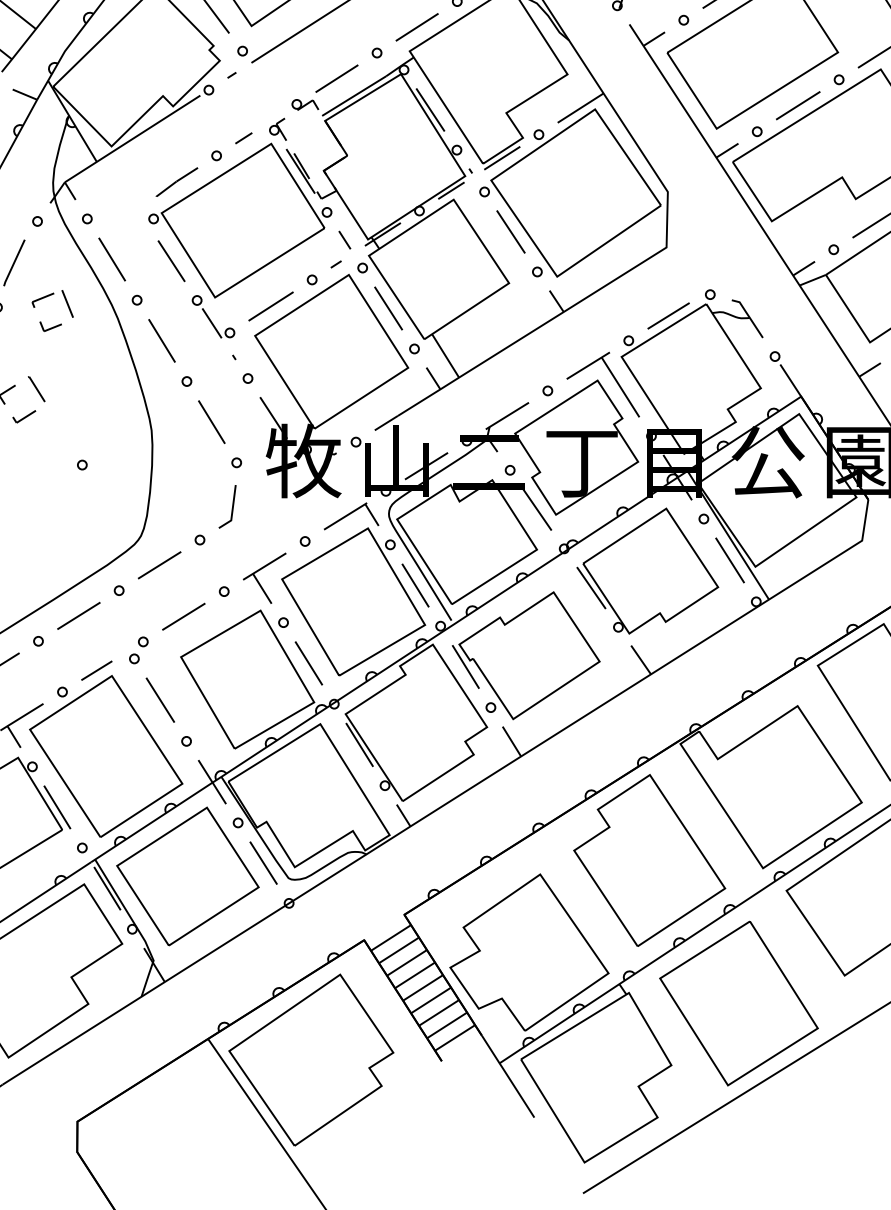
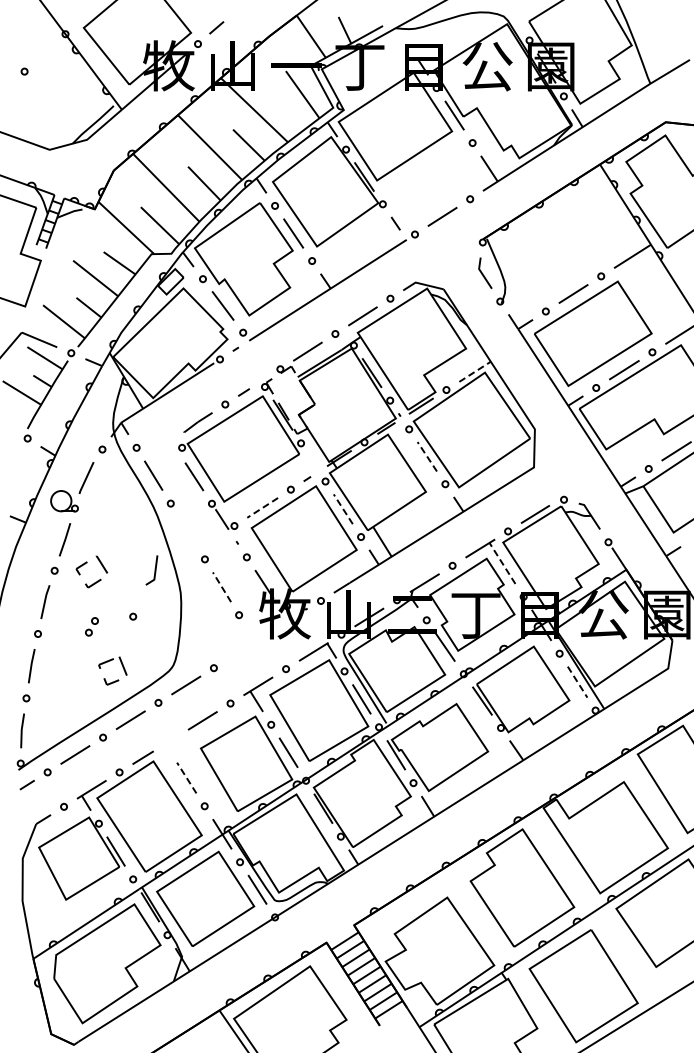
line: (581, 107) -> (475, 371), solid -> dashed
line: (511, 231) -> (427, 456), solid -> dashed
line: (343, 240) -> (312, 462), removed
part: (49, 297) -> (110, 661), moved
line: (270, 307) -> (262, 508), solid -> dashed
line: (388, 308) -> (343, 509), solid -> dashed
line: (161, 340) -> (187, 531), removed
line: (620, 387) -> (502, 563), solid -> dashed
line: (211, 421) -> (221, 586), solid -> dashed
line: (231, 507) -> (154, 570), moved
line: (729, 560) -> (577, 682), solid -> dashed
part: (138, 649) -> (91, 626), moved
line: (160, 699) -> (186, 777), solid -> dashed

